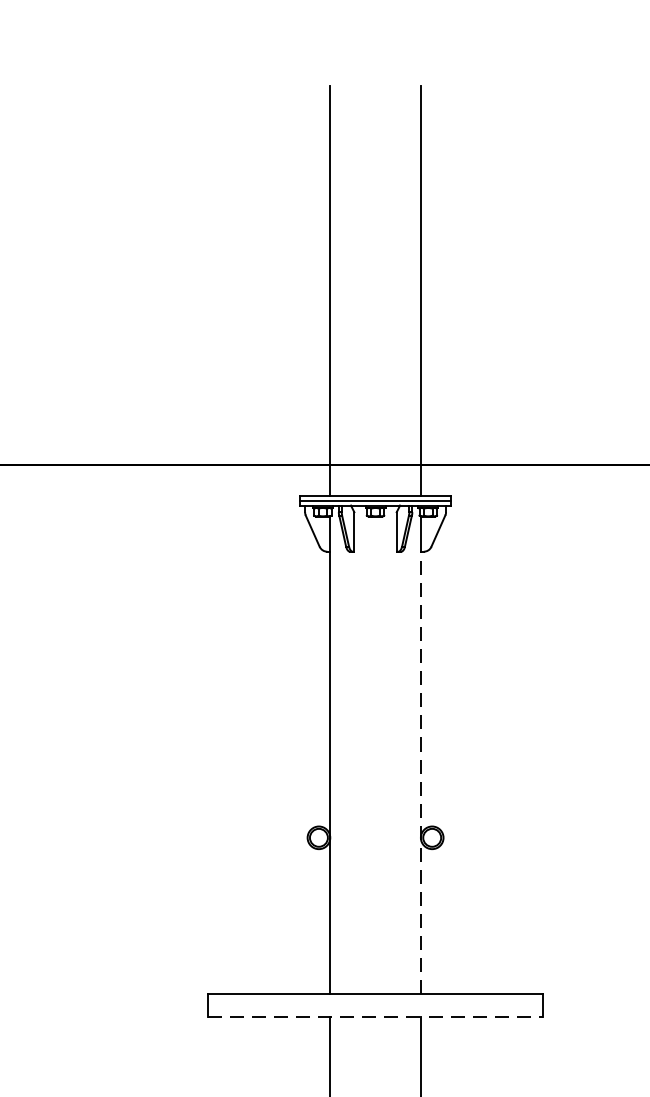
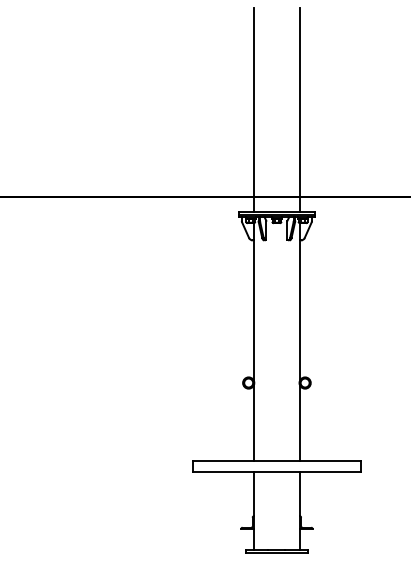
line: (420, 772) -> (299, 350), dashed -> solid
line: (374, 1017) -> (276, 472), dashed -> solid

